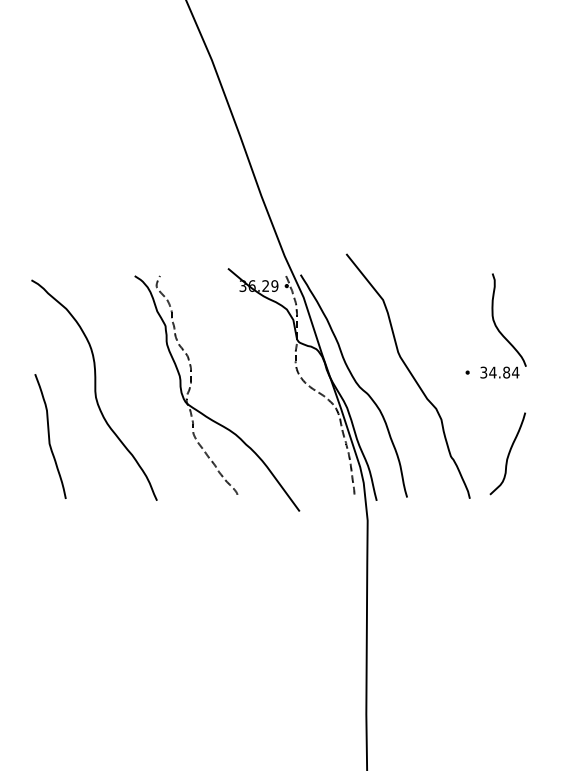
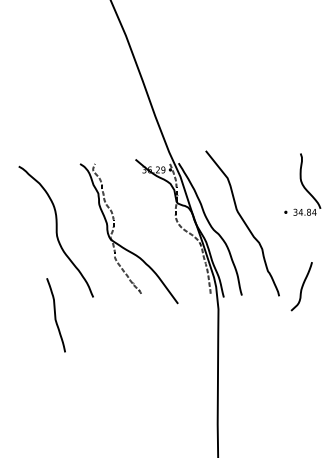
part: (495, 325) -> (302, 184), moved
curve: (49, 436) -> (55, 315), moved
curve: (507, 453) -> (301, 286), moved

